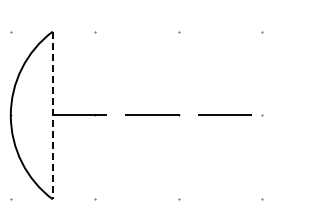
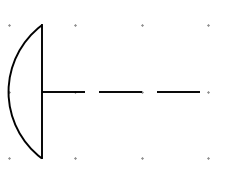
line: (52, 115) -> (41, 91), dashed -> solid

